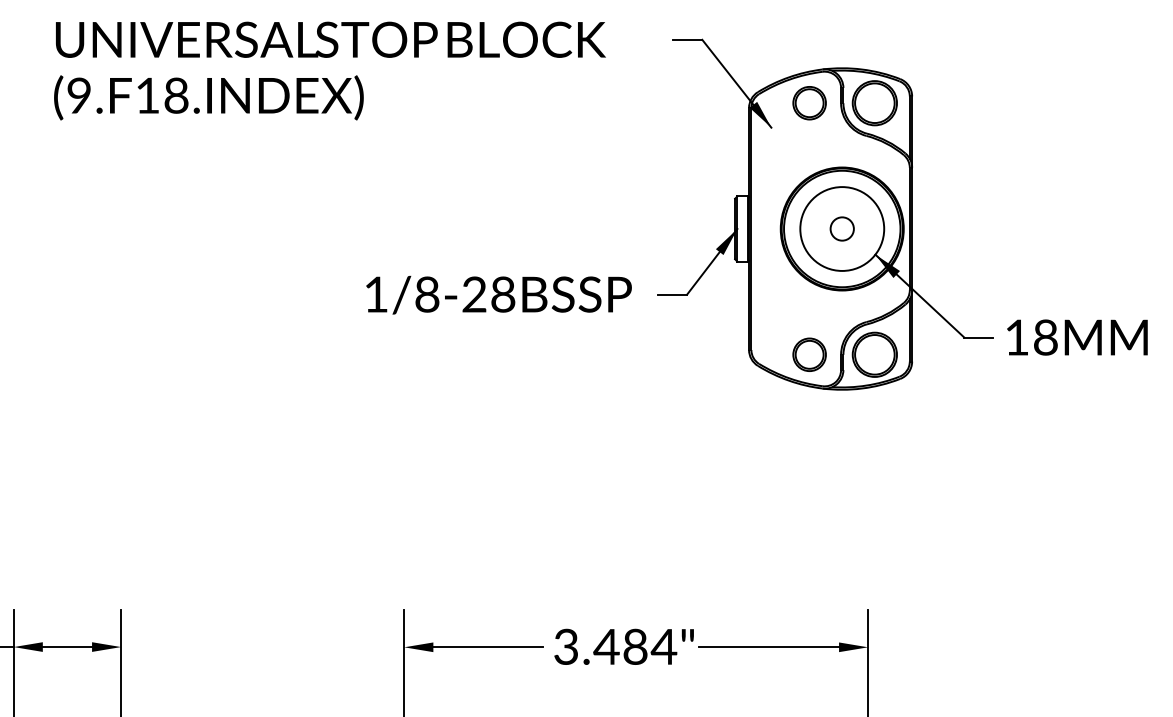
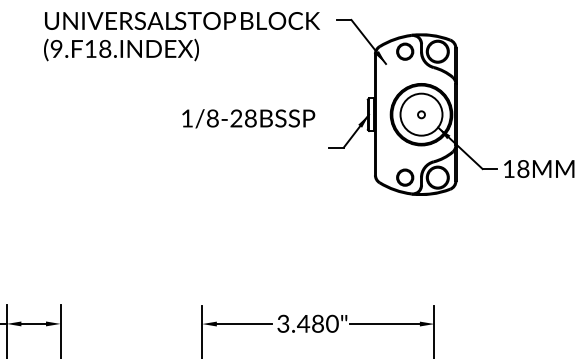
text: (328, 70) -> (181, 36), moved
circle: (842, 228) -> (421, 114), size x0.6
text: (498, 294) -> (248, 118), moved
text: (662, 646) -> (331, 323), 3.484" -> 3.480"

